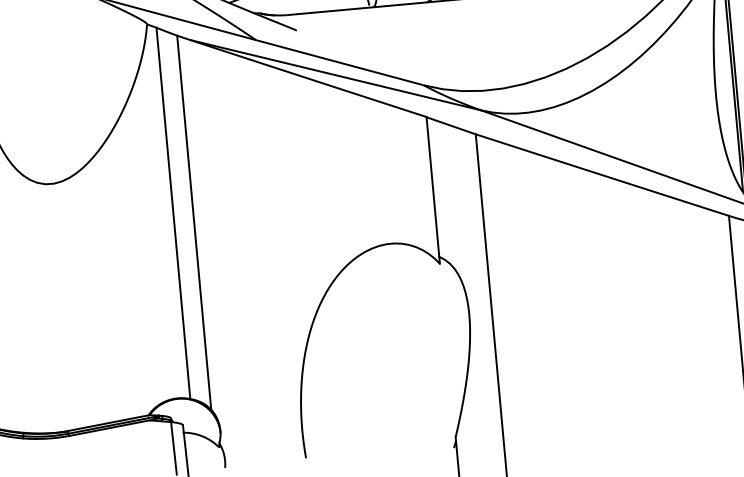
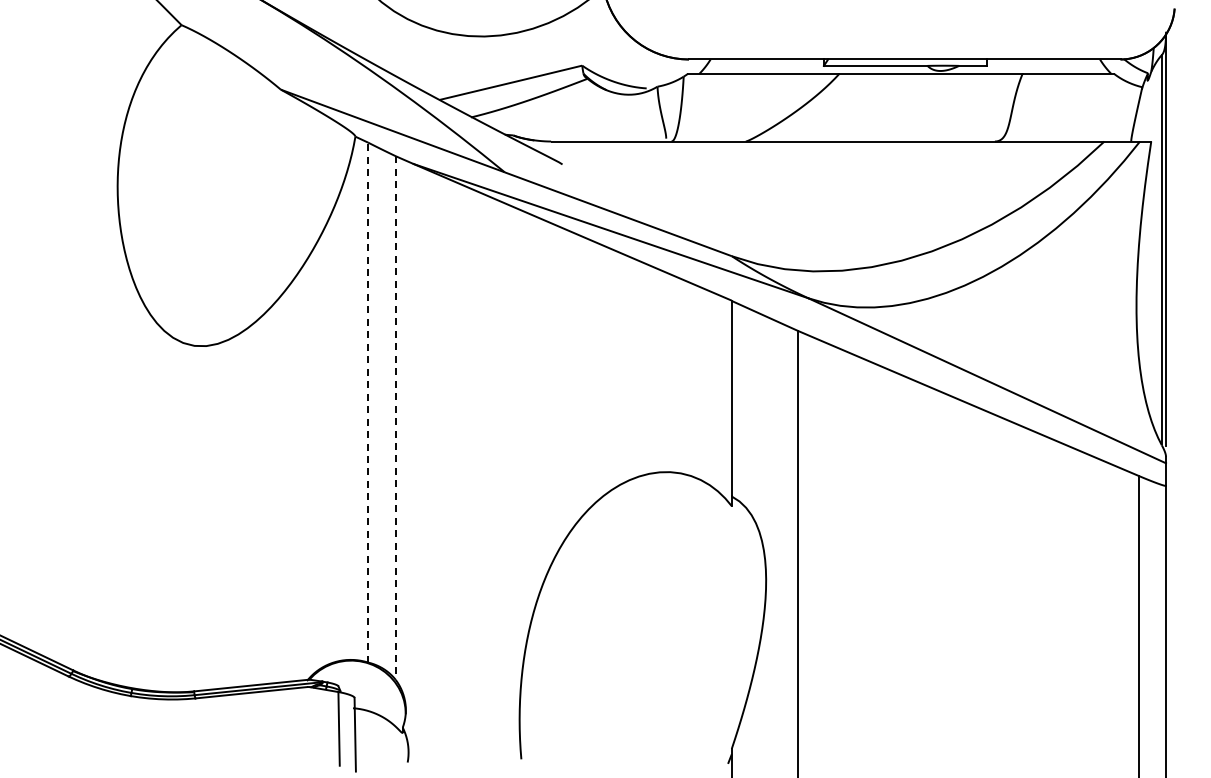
line: (173, 213) -> (368, 402), solid -> dashed
line: (194, 223) -> (395, 418), solid -> dashed

